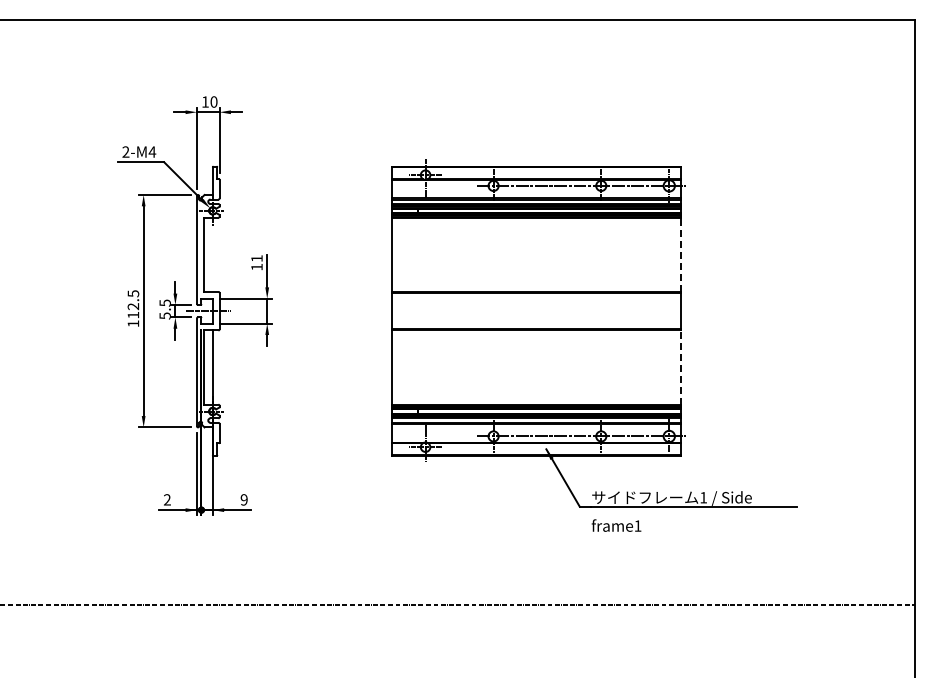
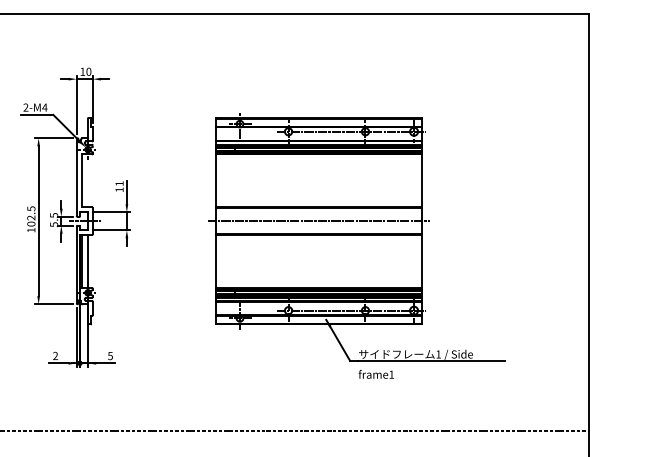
line: (680, 254) -> (422, 180), dashed -> solid
line: (535, 311) -> (318, 221), added
text: (133, 314) -> (31, 223), 112.5 -> 102.5
line: (680, 367) -> (422, 261), dashed -> solid
text: (243, 499) -> (109, 355), 9 -> 5

